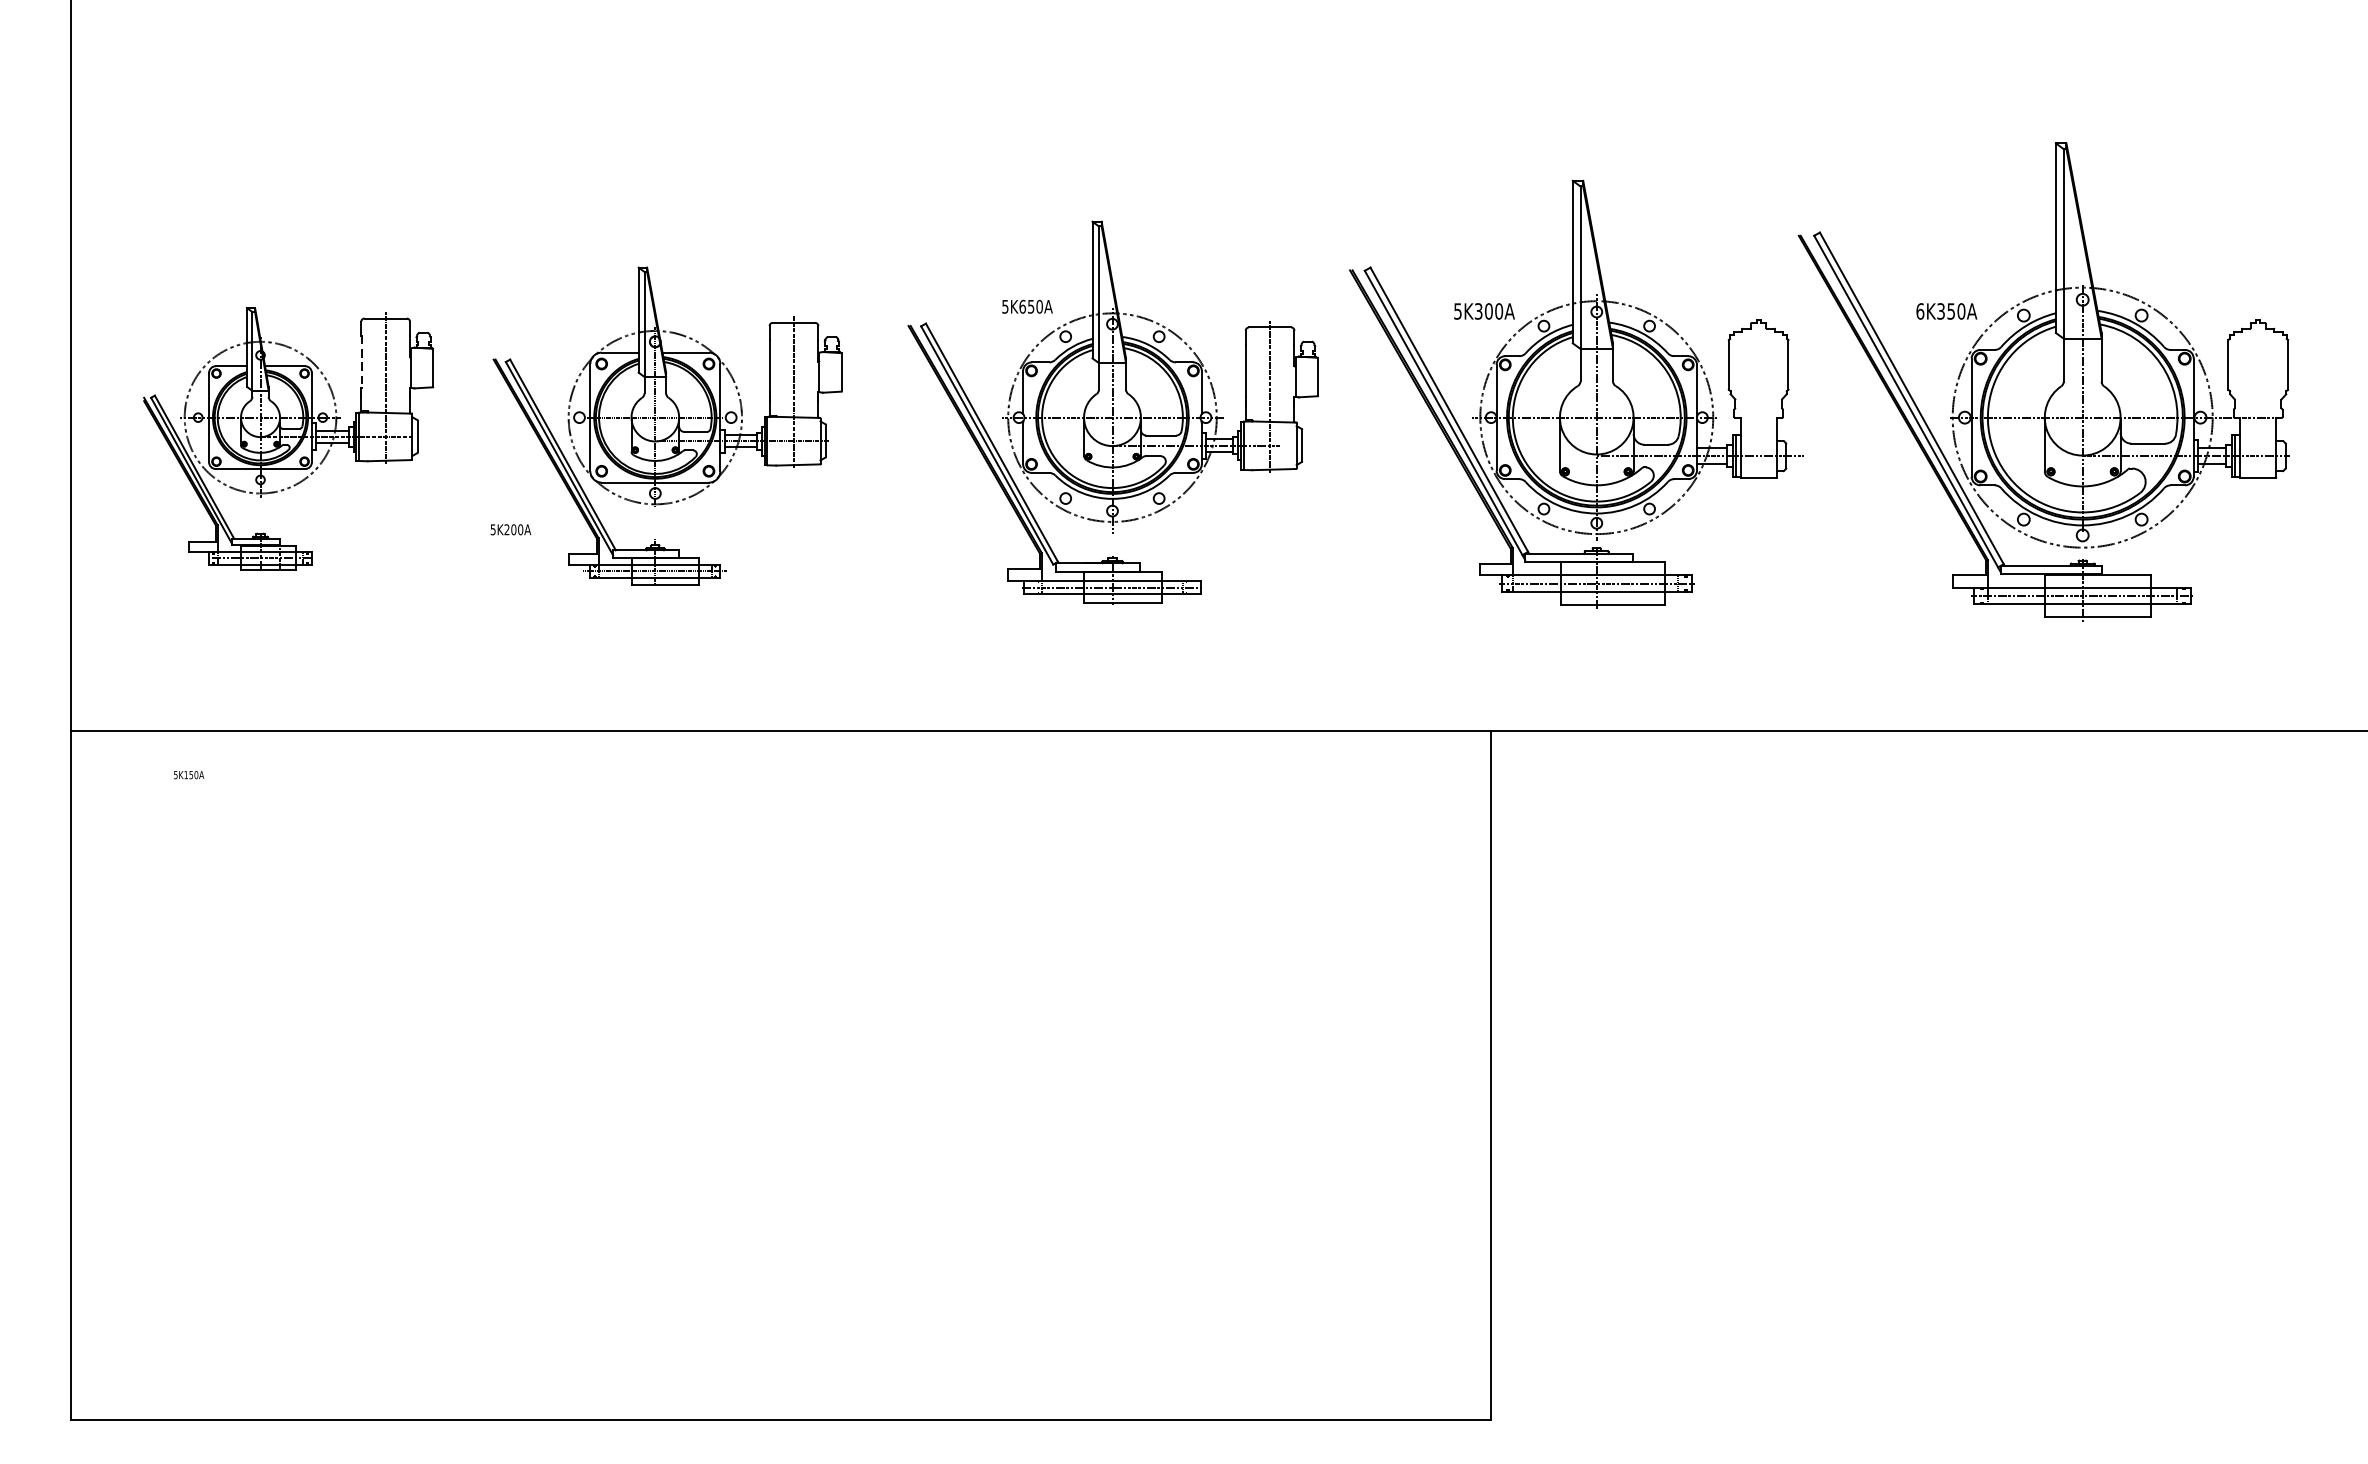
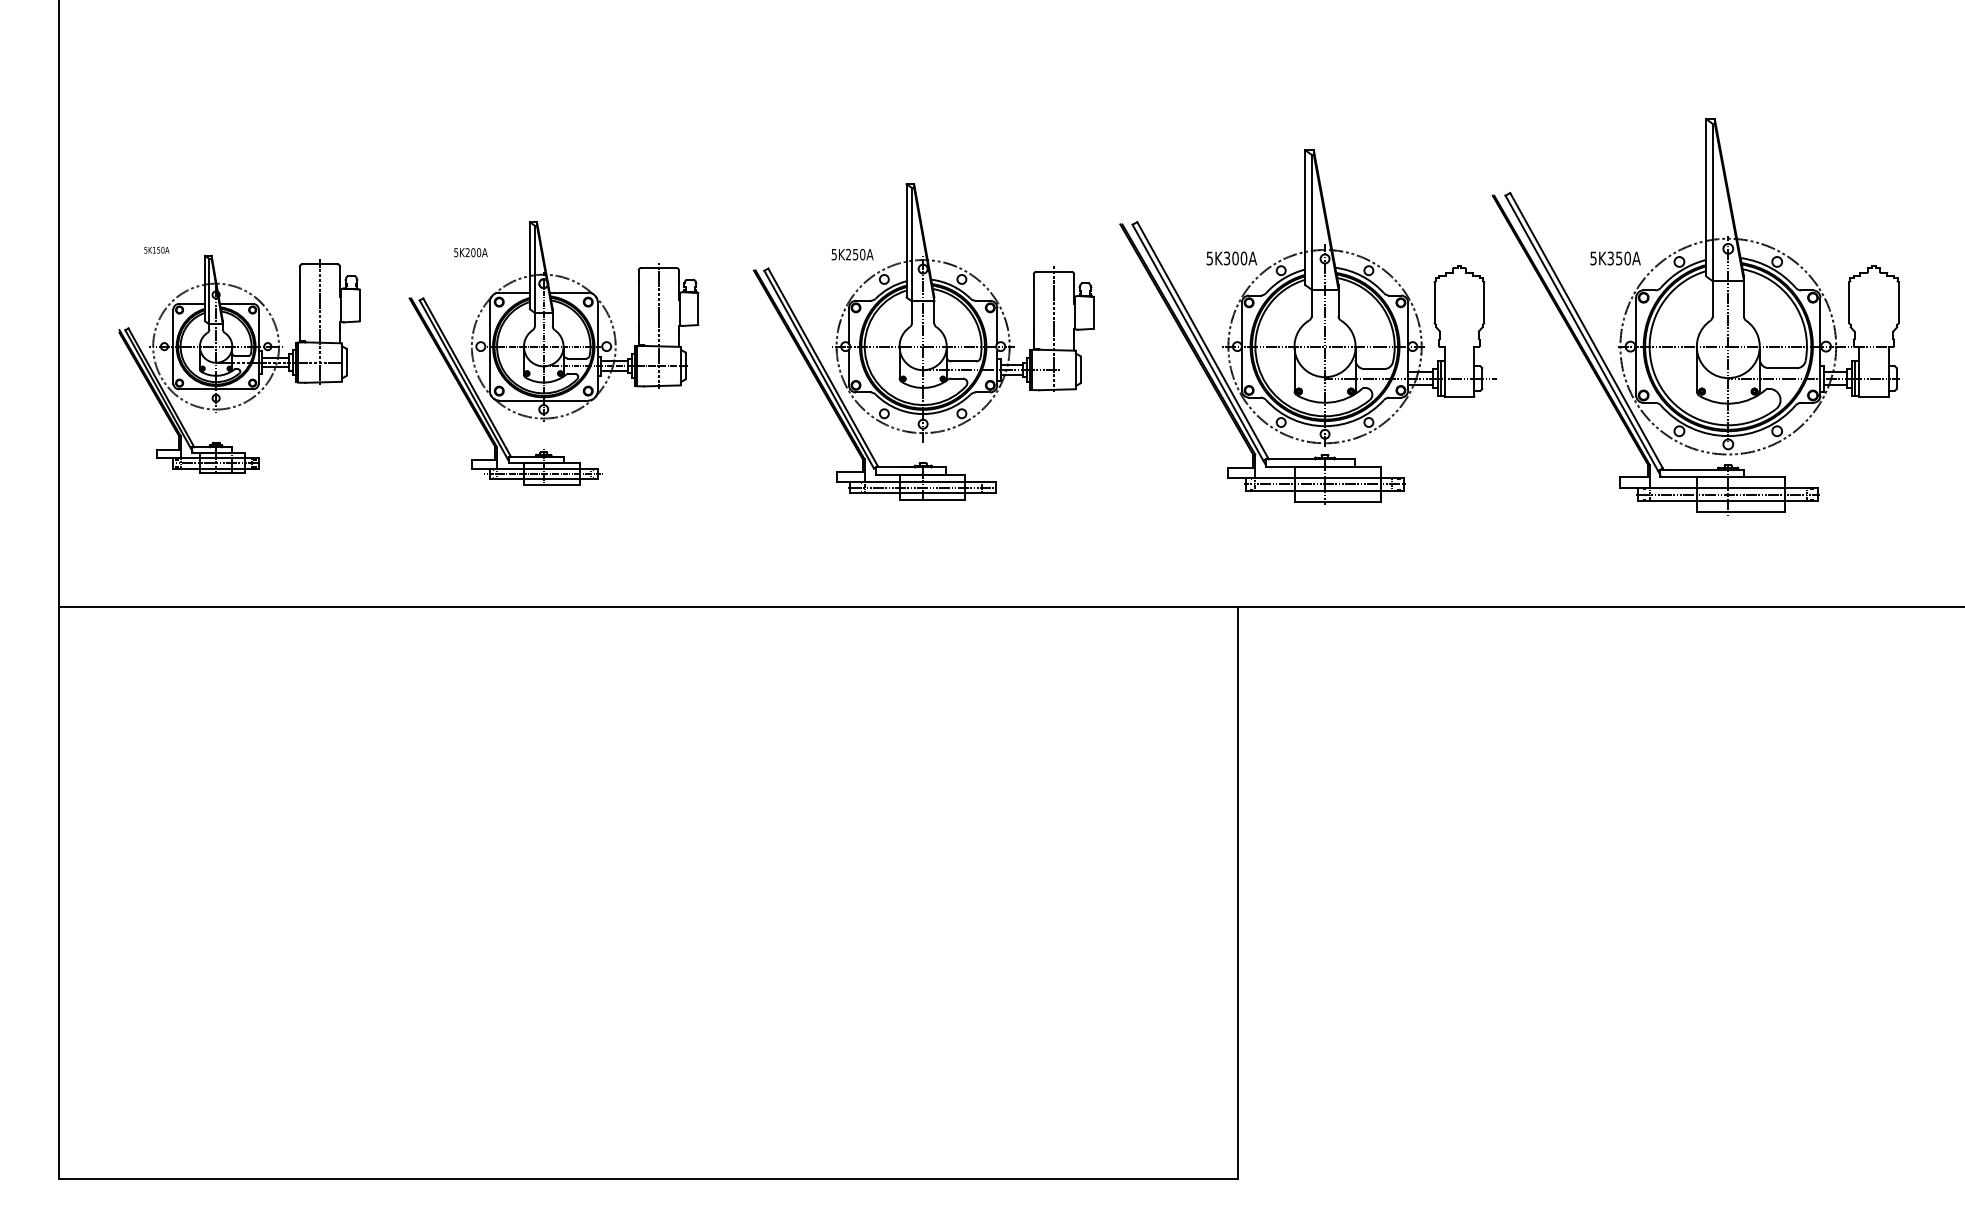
text: (1022, 306) -> (848, 254), 5K650A -> 5K250A
text: (1920, 311) -> (1593, 258), 6K350A -> 5K350A
line: (360, 362) -> (299, 300), dashed -> solid
text: (510, 529) -> (470, 252), moved
text: (188, 775) -> (156, 250), moved

